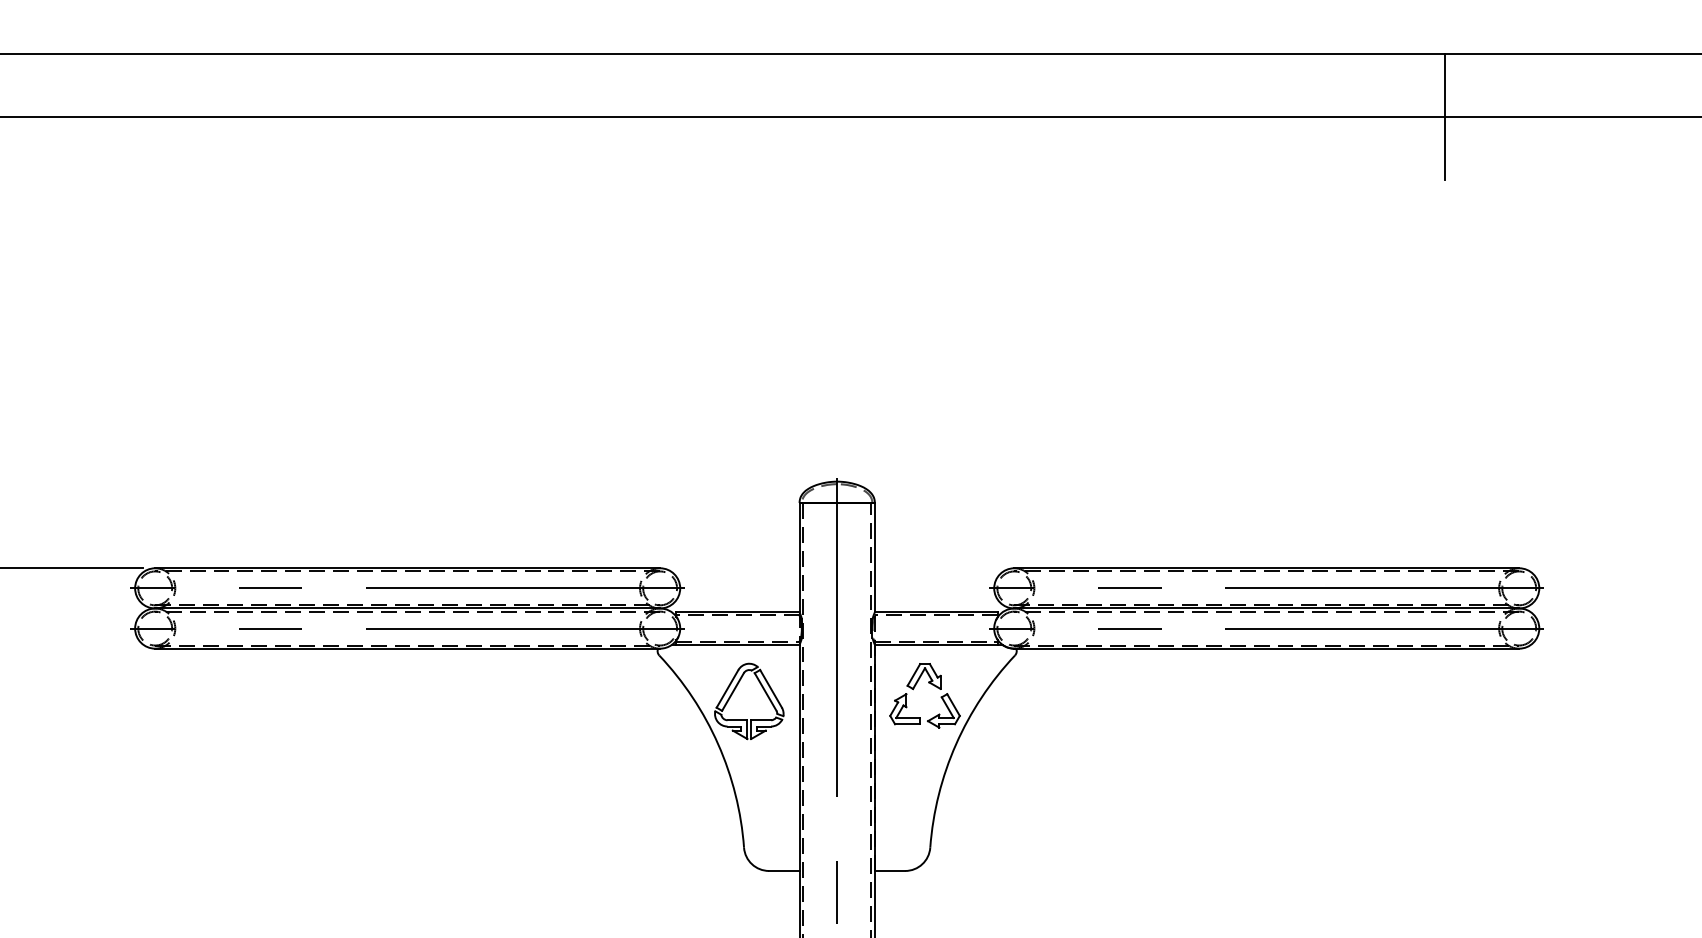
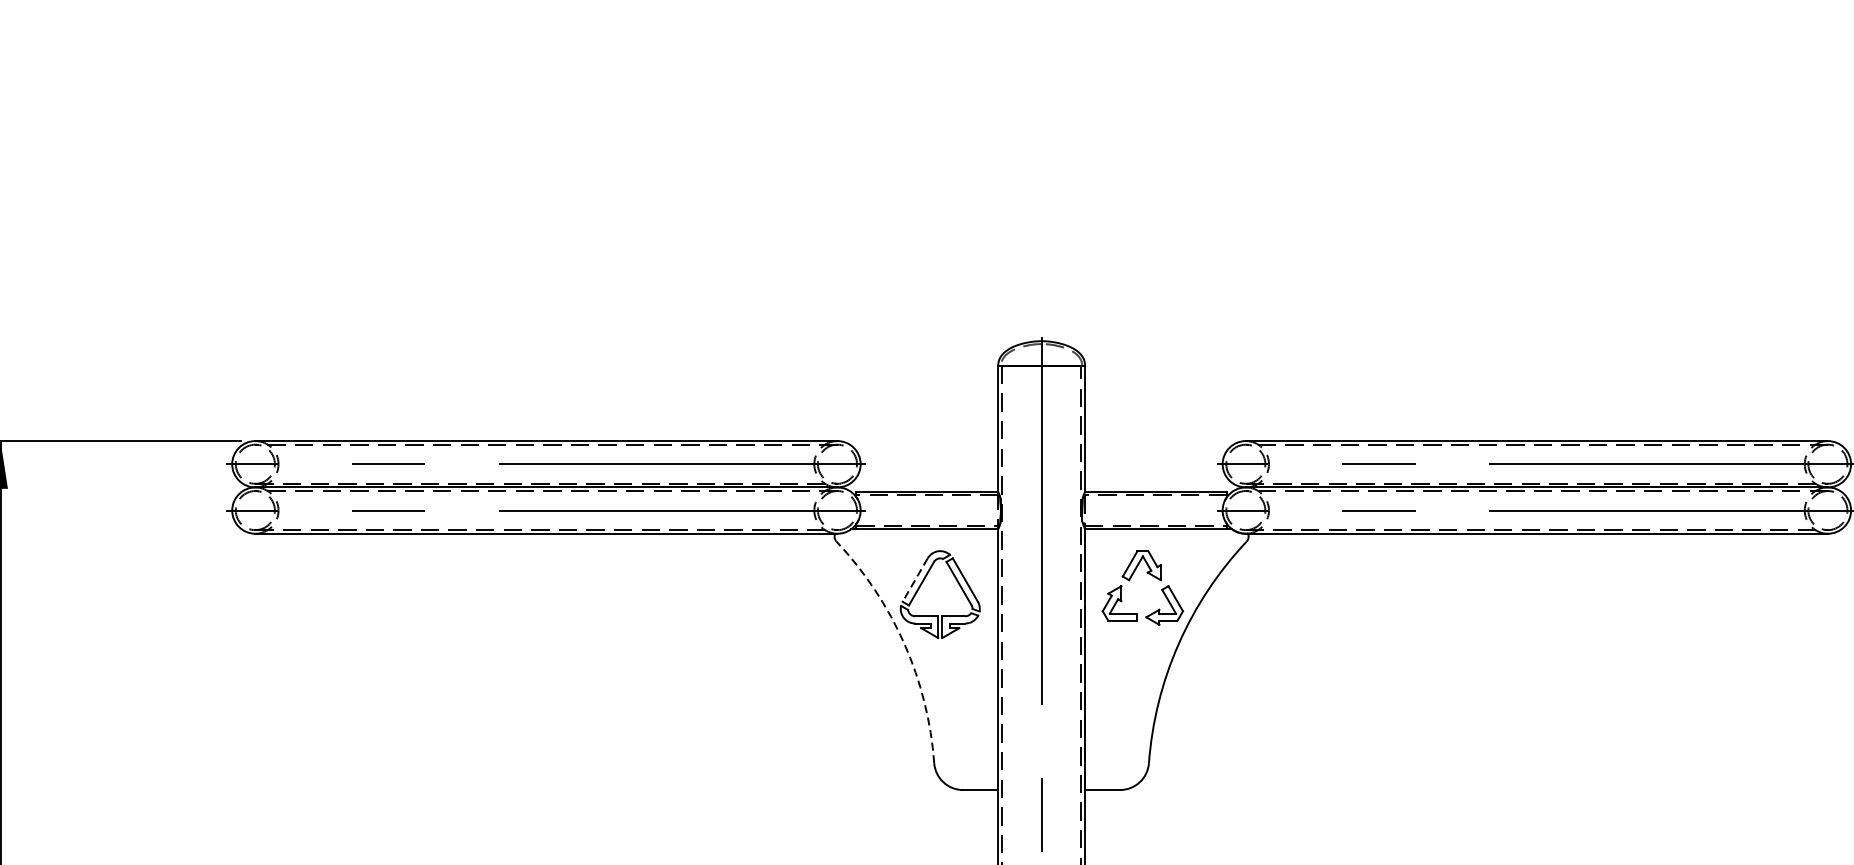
line: (727, 688) -> (915, 579), solid -> dashed
arc: (718, 744) -> (904, 644), solid -> dashed

